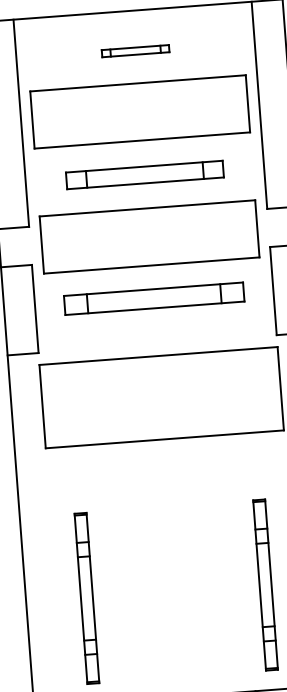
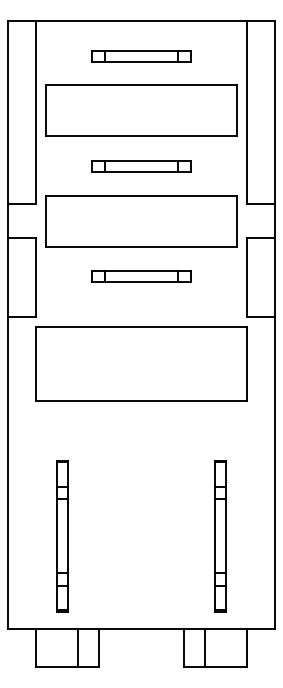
part: (135, 51) -> (141, 56), size x1.67
part: (144, 175) -> (141, 166), size x0.71
part: (154, 299) -> (141, 276), size x0.62

